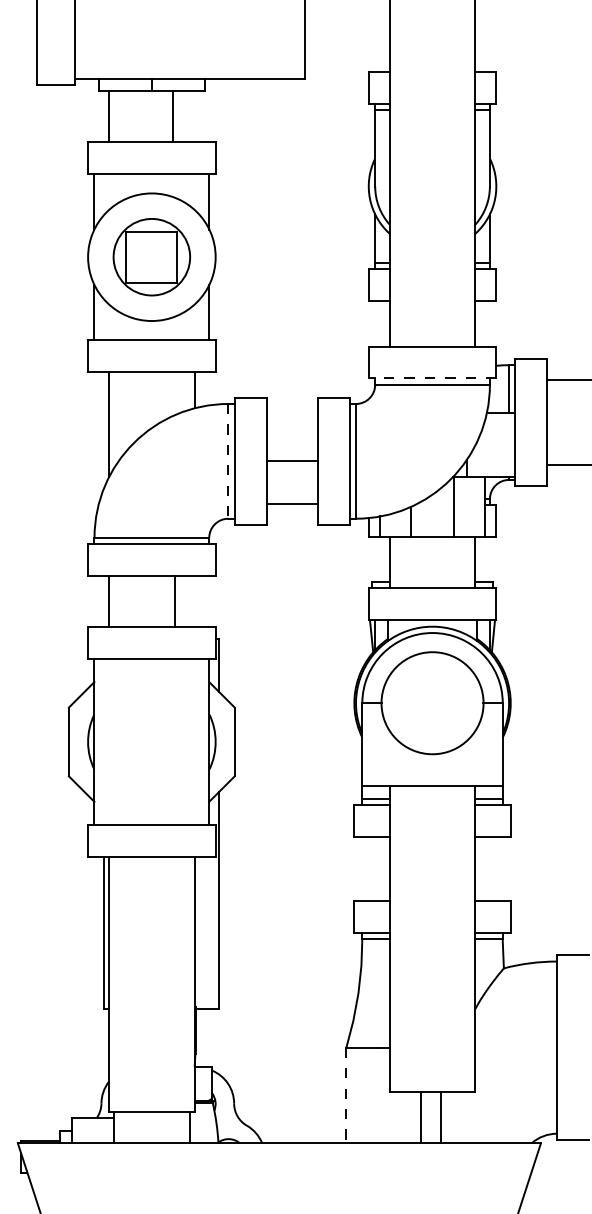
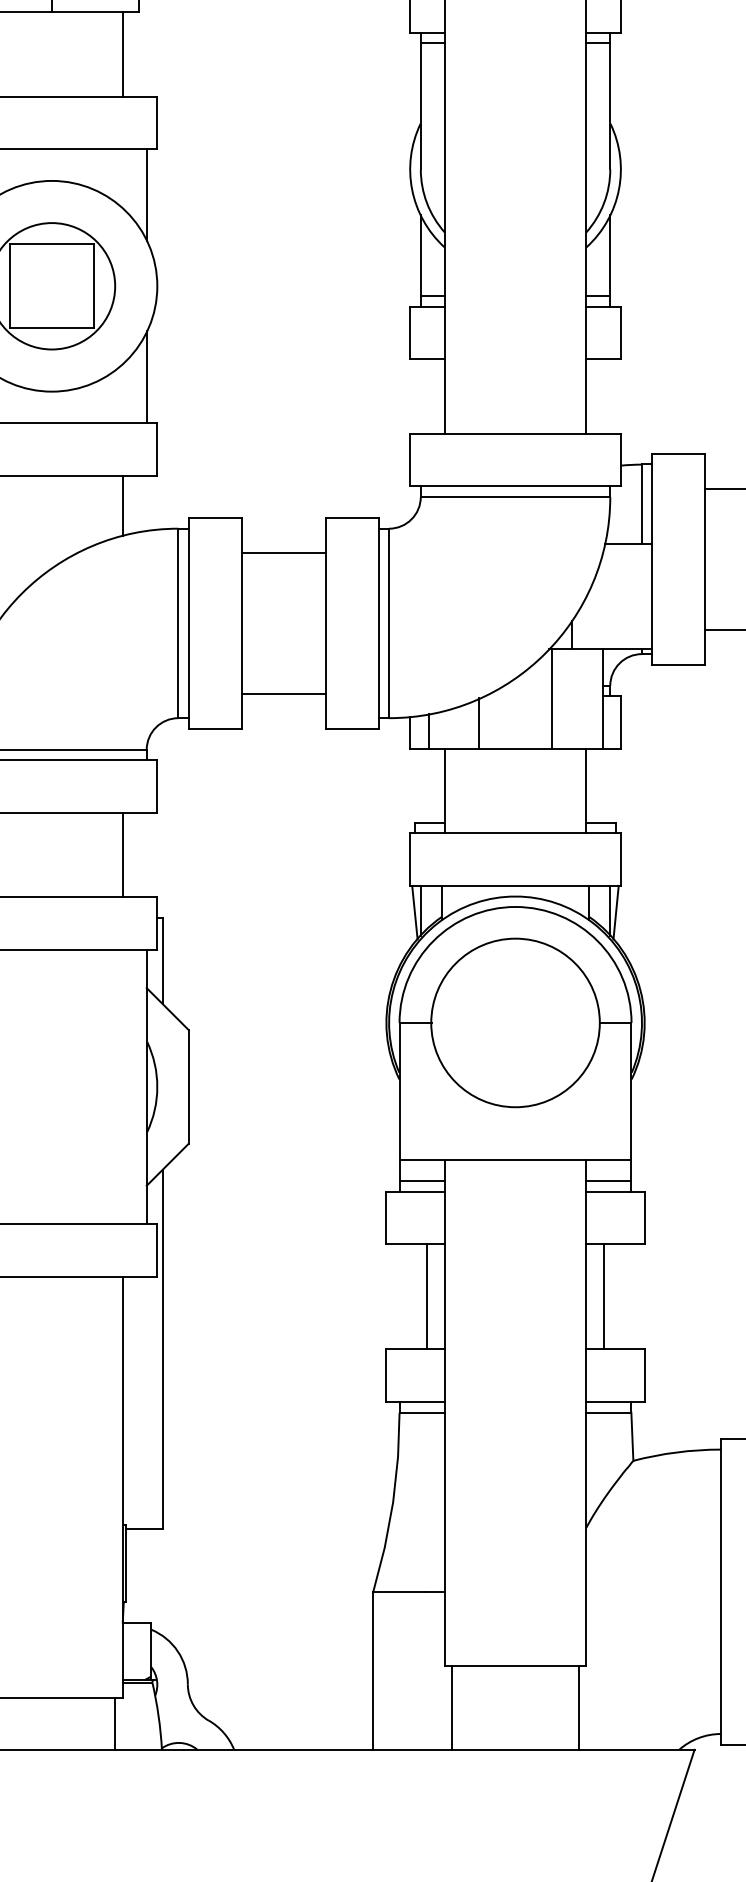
line: (172, 116) -> (122, 53), moved
line: (432, 378) -> (515, 486), dashed -> solid
line: (228, 461) -> (178, 623), dashed -> solid
line: (291, 461) -> (282, 552), moved
line: (174, 601) -> (122, 854), moved
line: (378, 868) -> (426, 1295), added
line: (486, 868) -> (604, 1295), added
line: (346, 1095) -> (373, 1670), dashed -> solid
line: (421, 1117) -> (452, 1707), moved
line: (440, 1117) -> (578, 1707), moved

